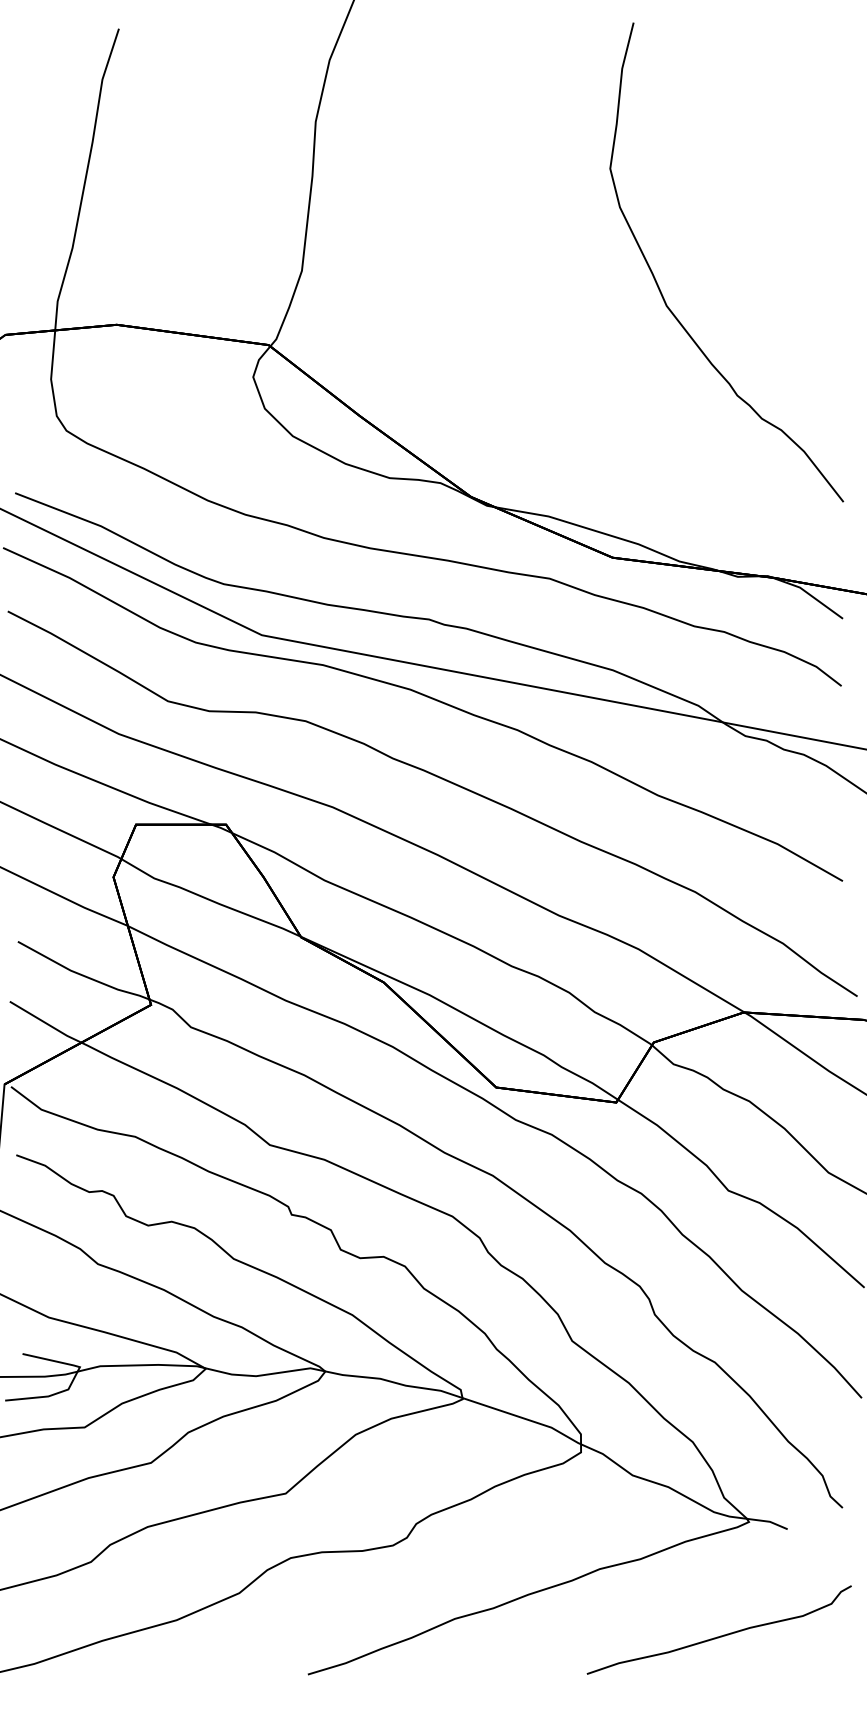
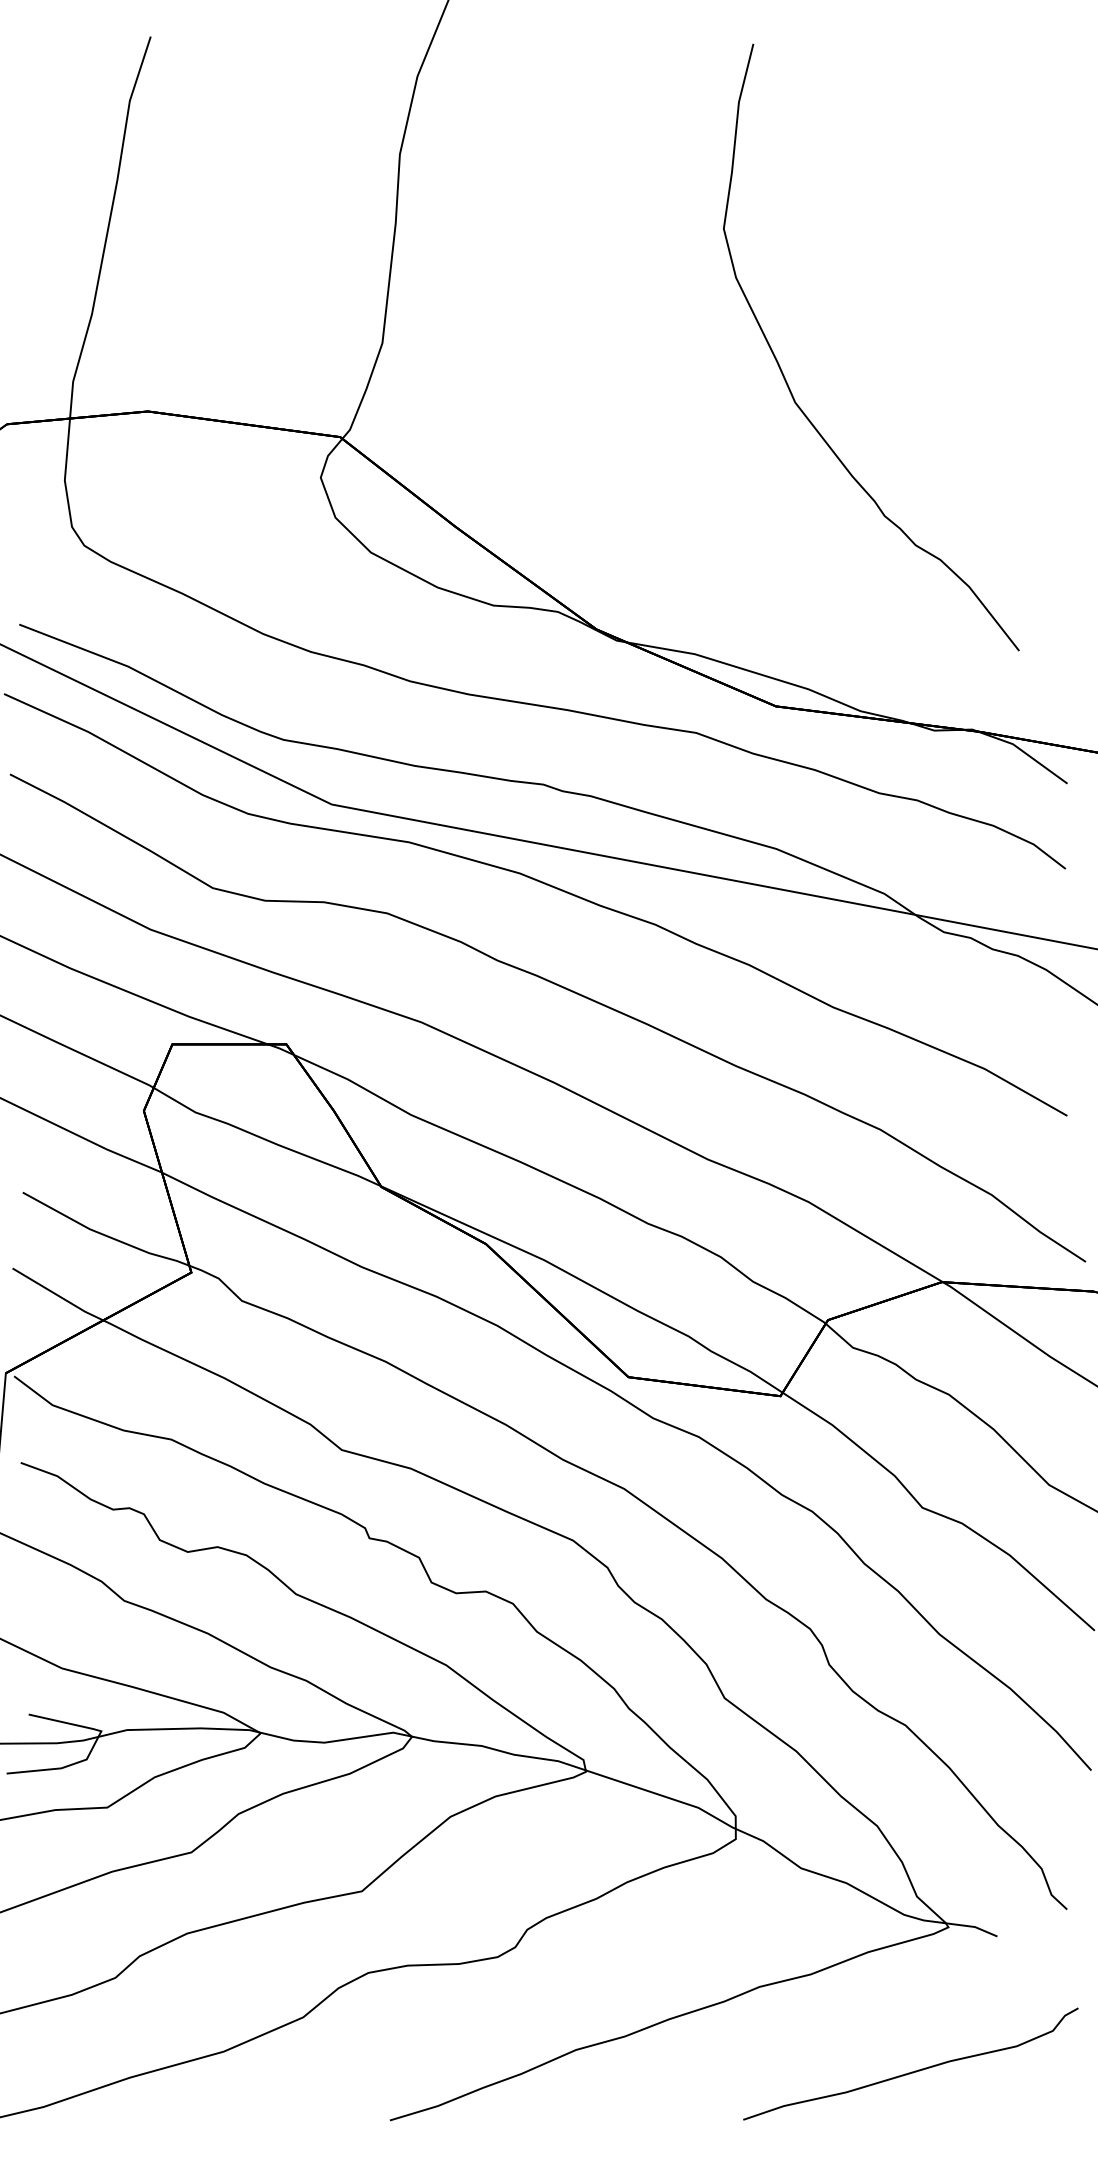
curve: (662, 294) -> (790, 388), moved

